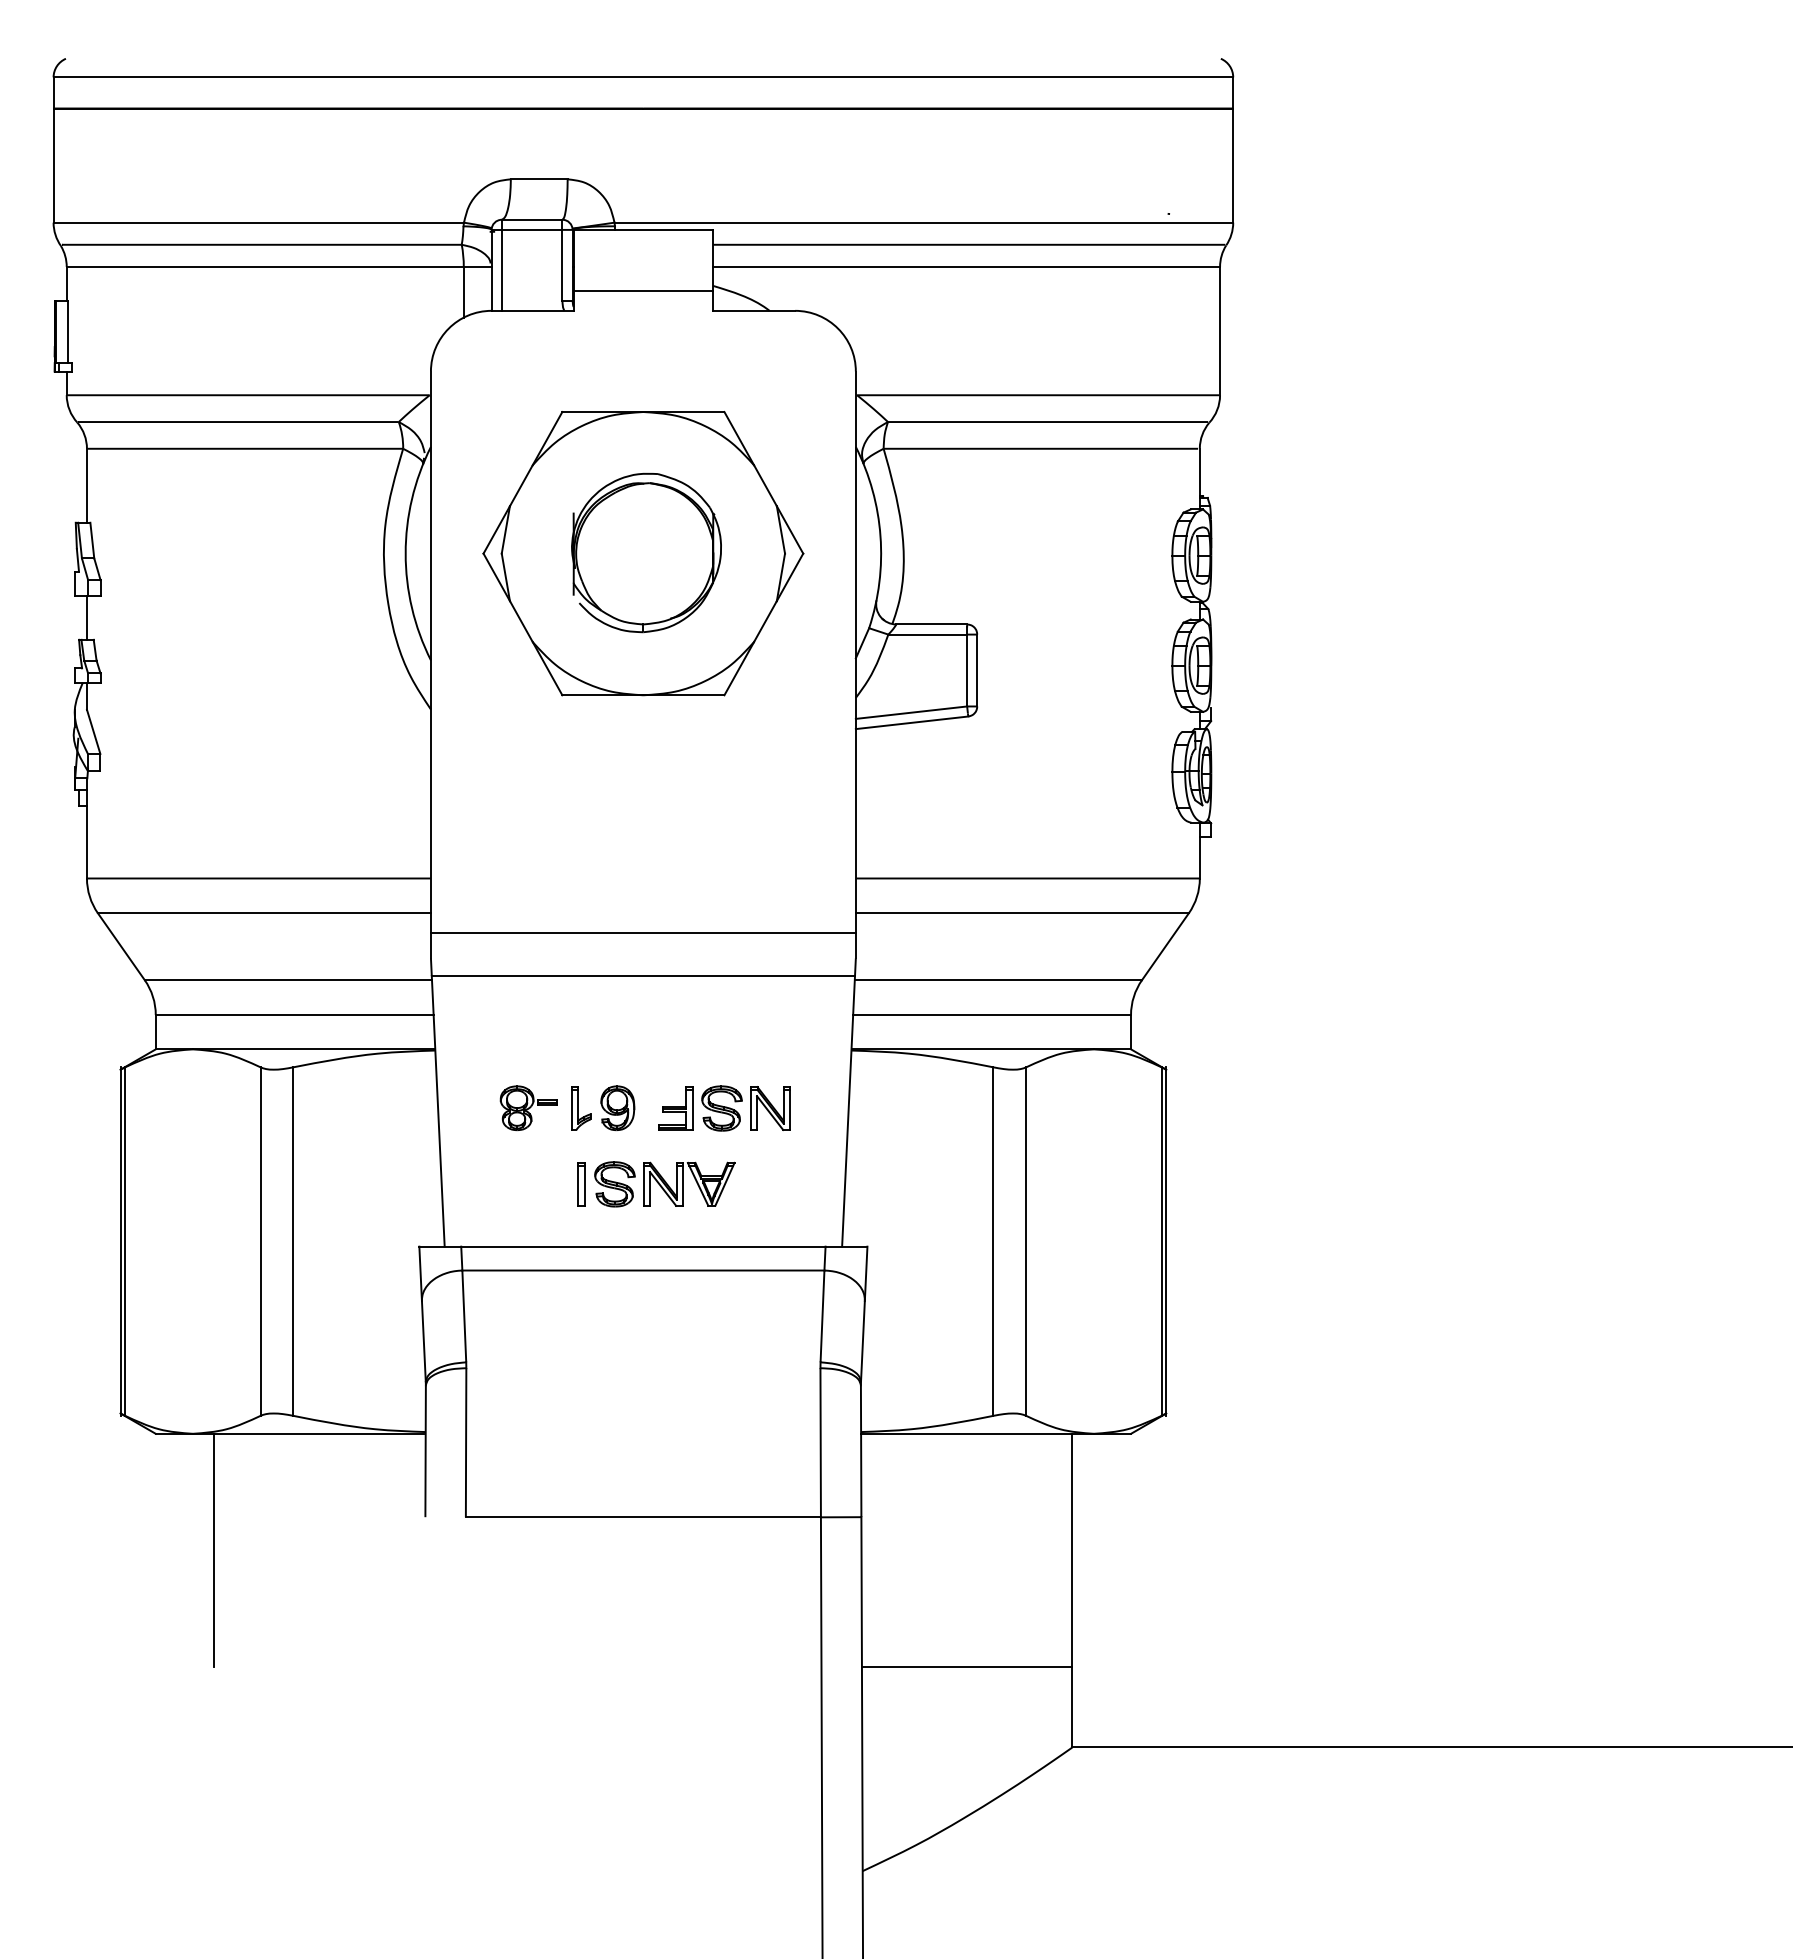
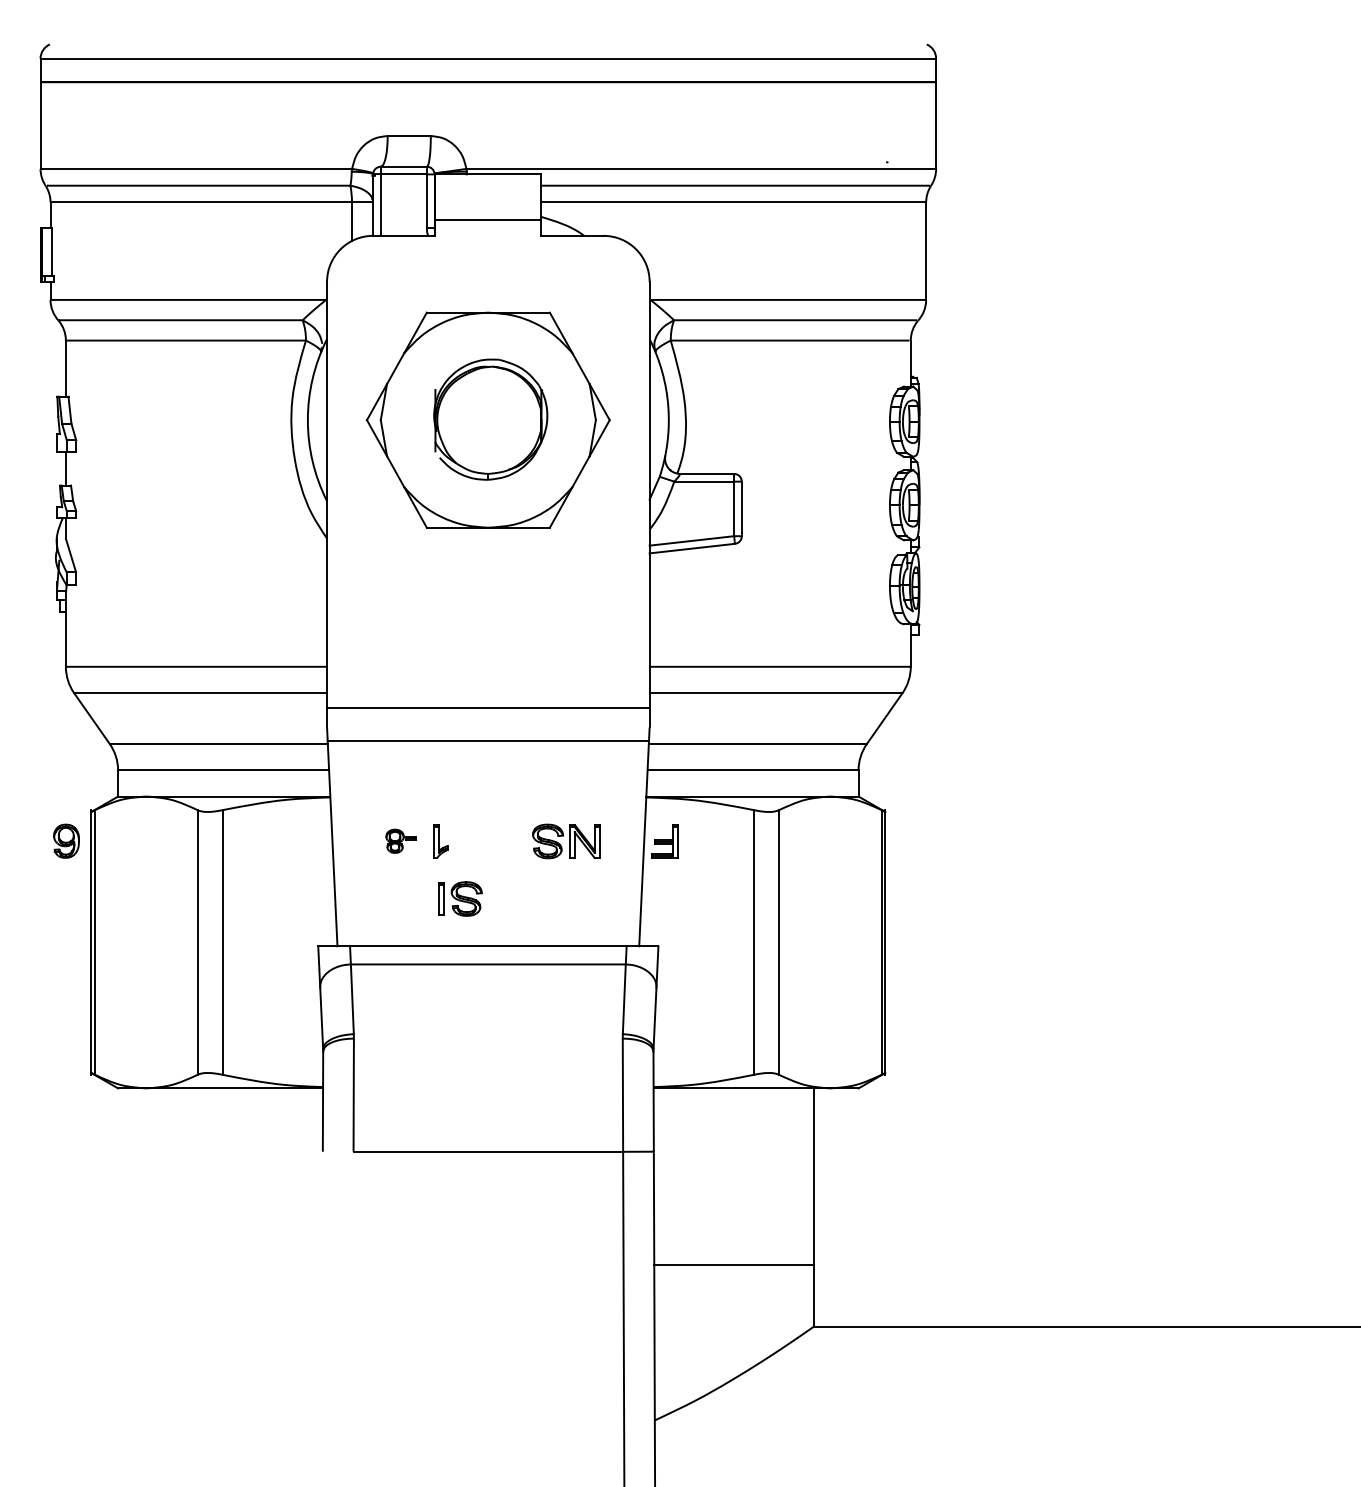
part: (528, 1108) -> (401, 841), size x0.7
part: (617, 1108) -> (66, 841), moved
part: (675, 1108) -> (664, 841), moved
part: (689, 1183) -> (523, 898), removed
line: (214, 1549) -> (162, 1176), removed

